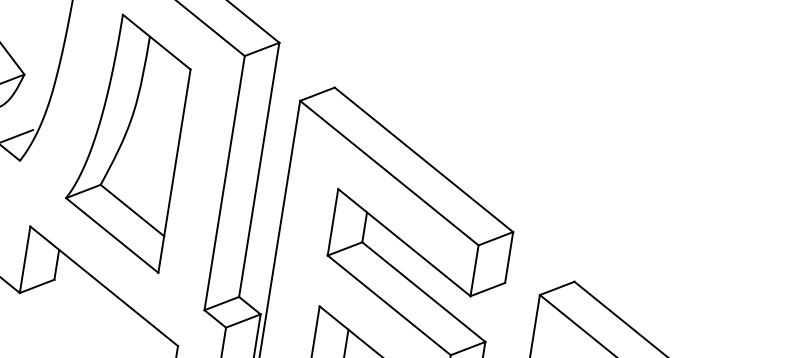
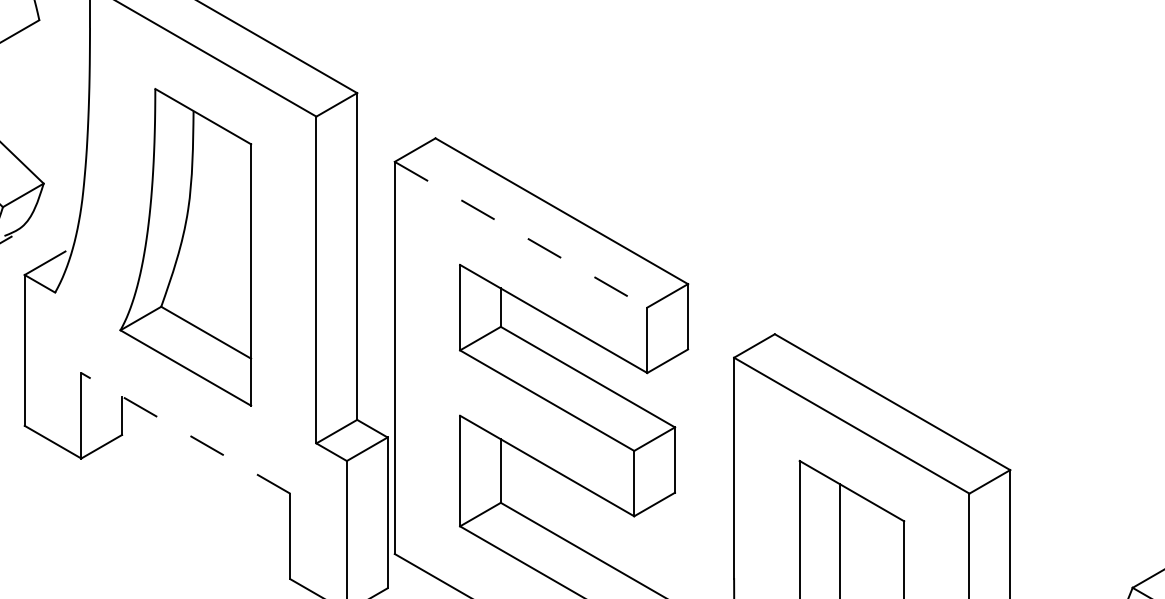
line: (389, 173) -> (521, 234), solid -> dashed
line: (103, 286) -> (185, 433), solid -> dashed

